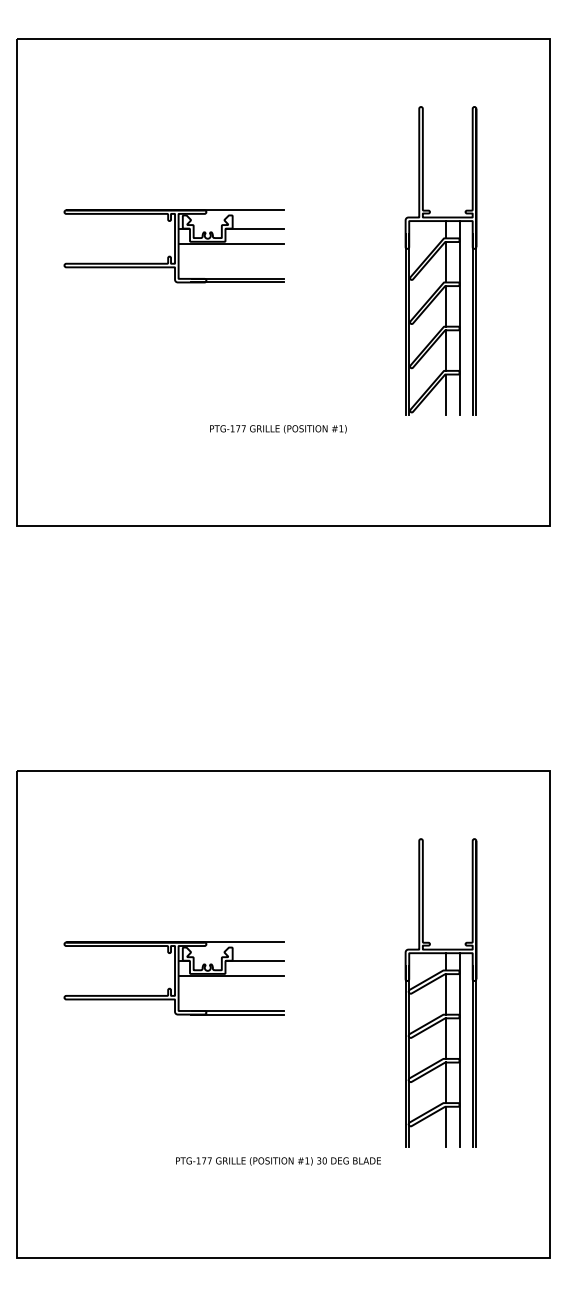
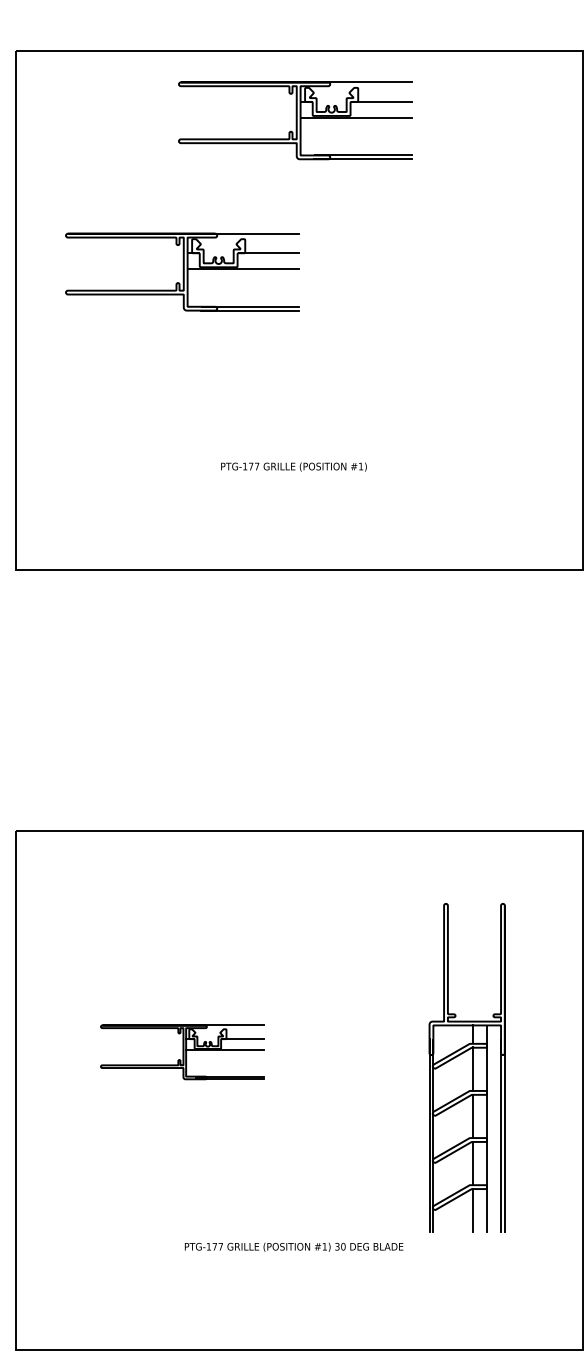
part: (279, 104) -> (295, 120), added
part: (440, 260) -> (466, 287), removed
part: (173, 978) -> (182, 1052), size x0.7

